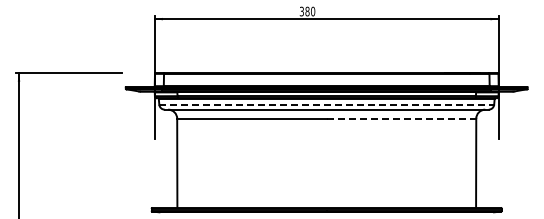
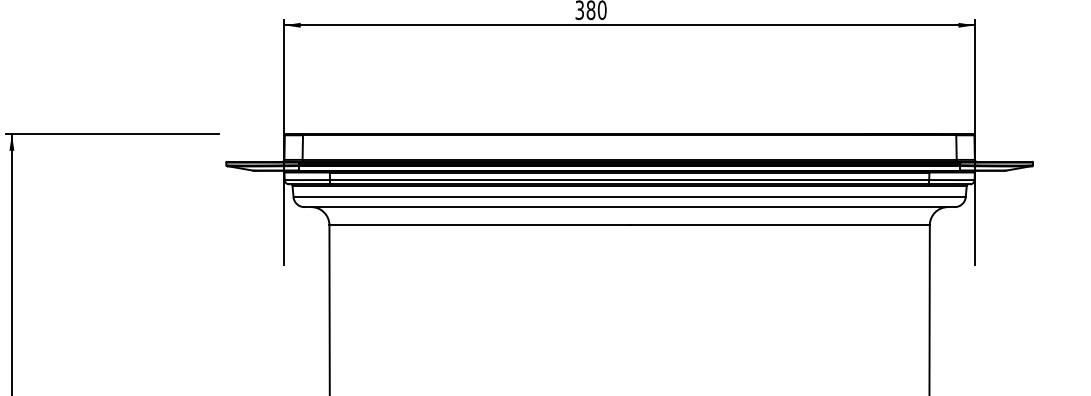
line: (327, 104) -> (631, 196), dashed -> solid
line: (401, 118) -> (779, 224), dashed -> solid

